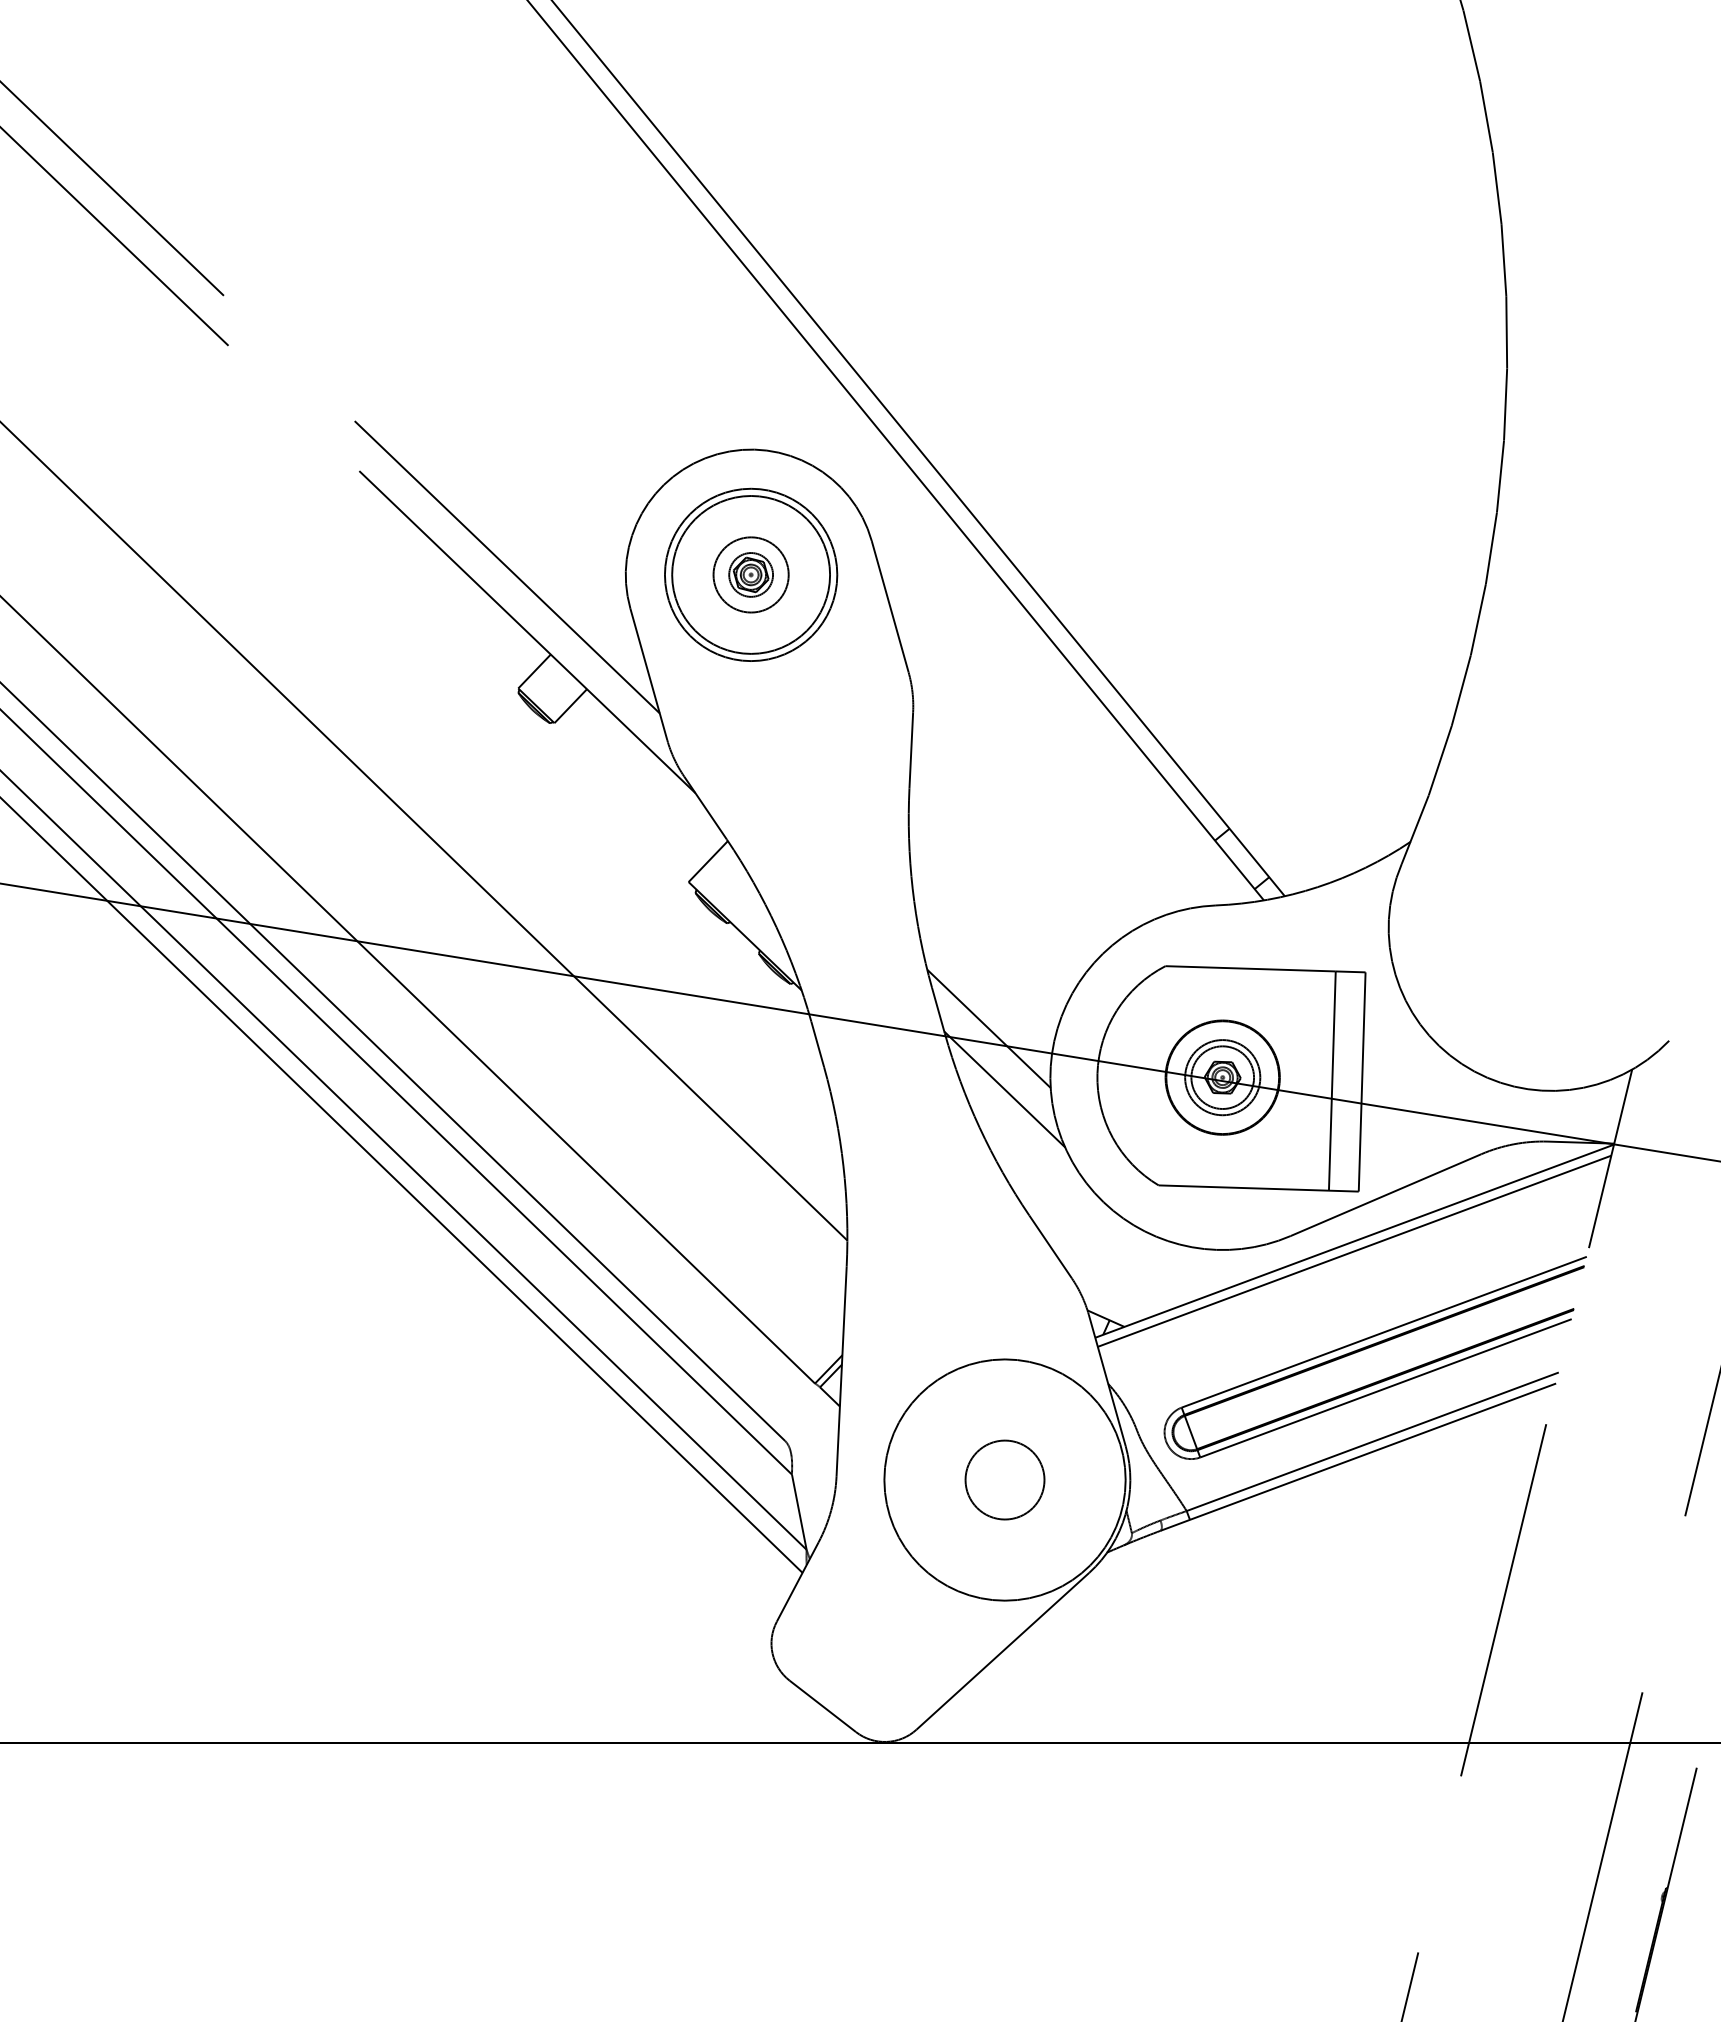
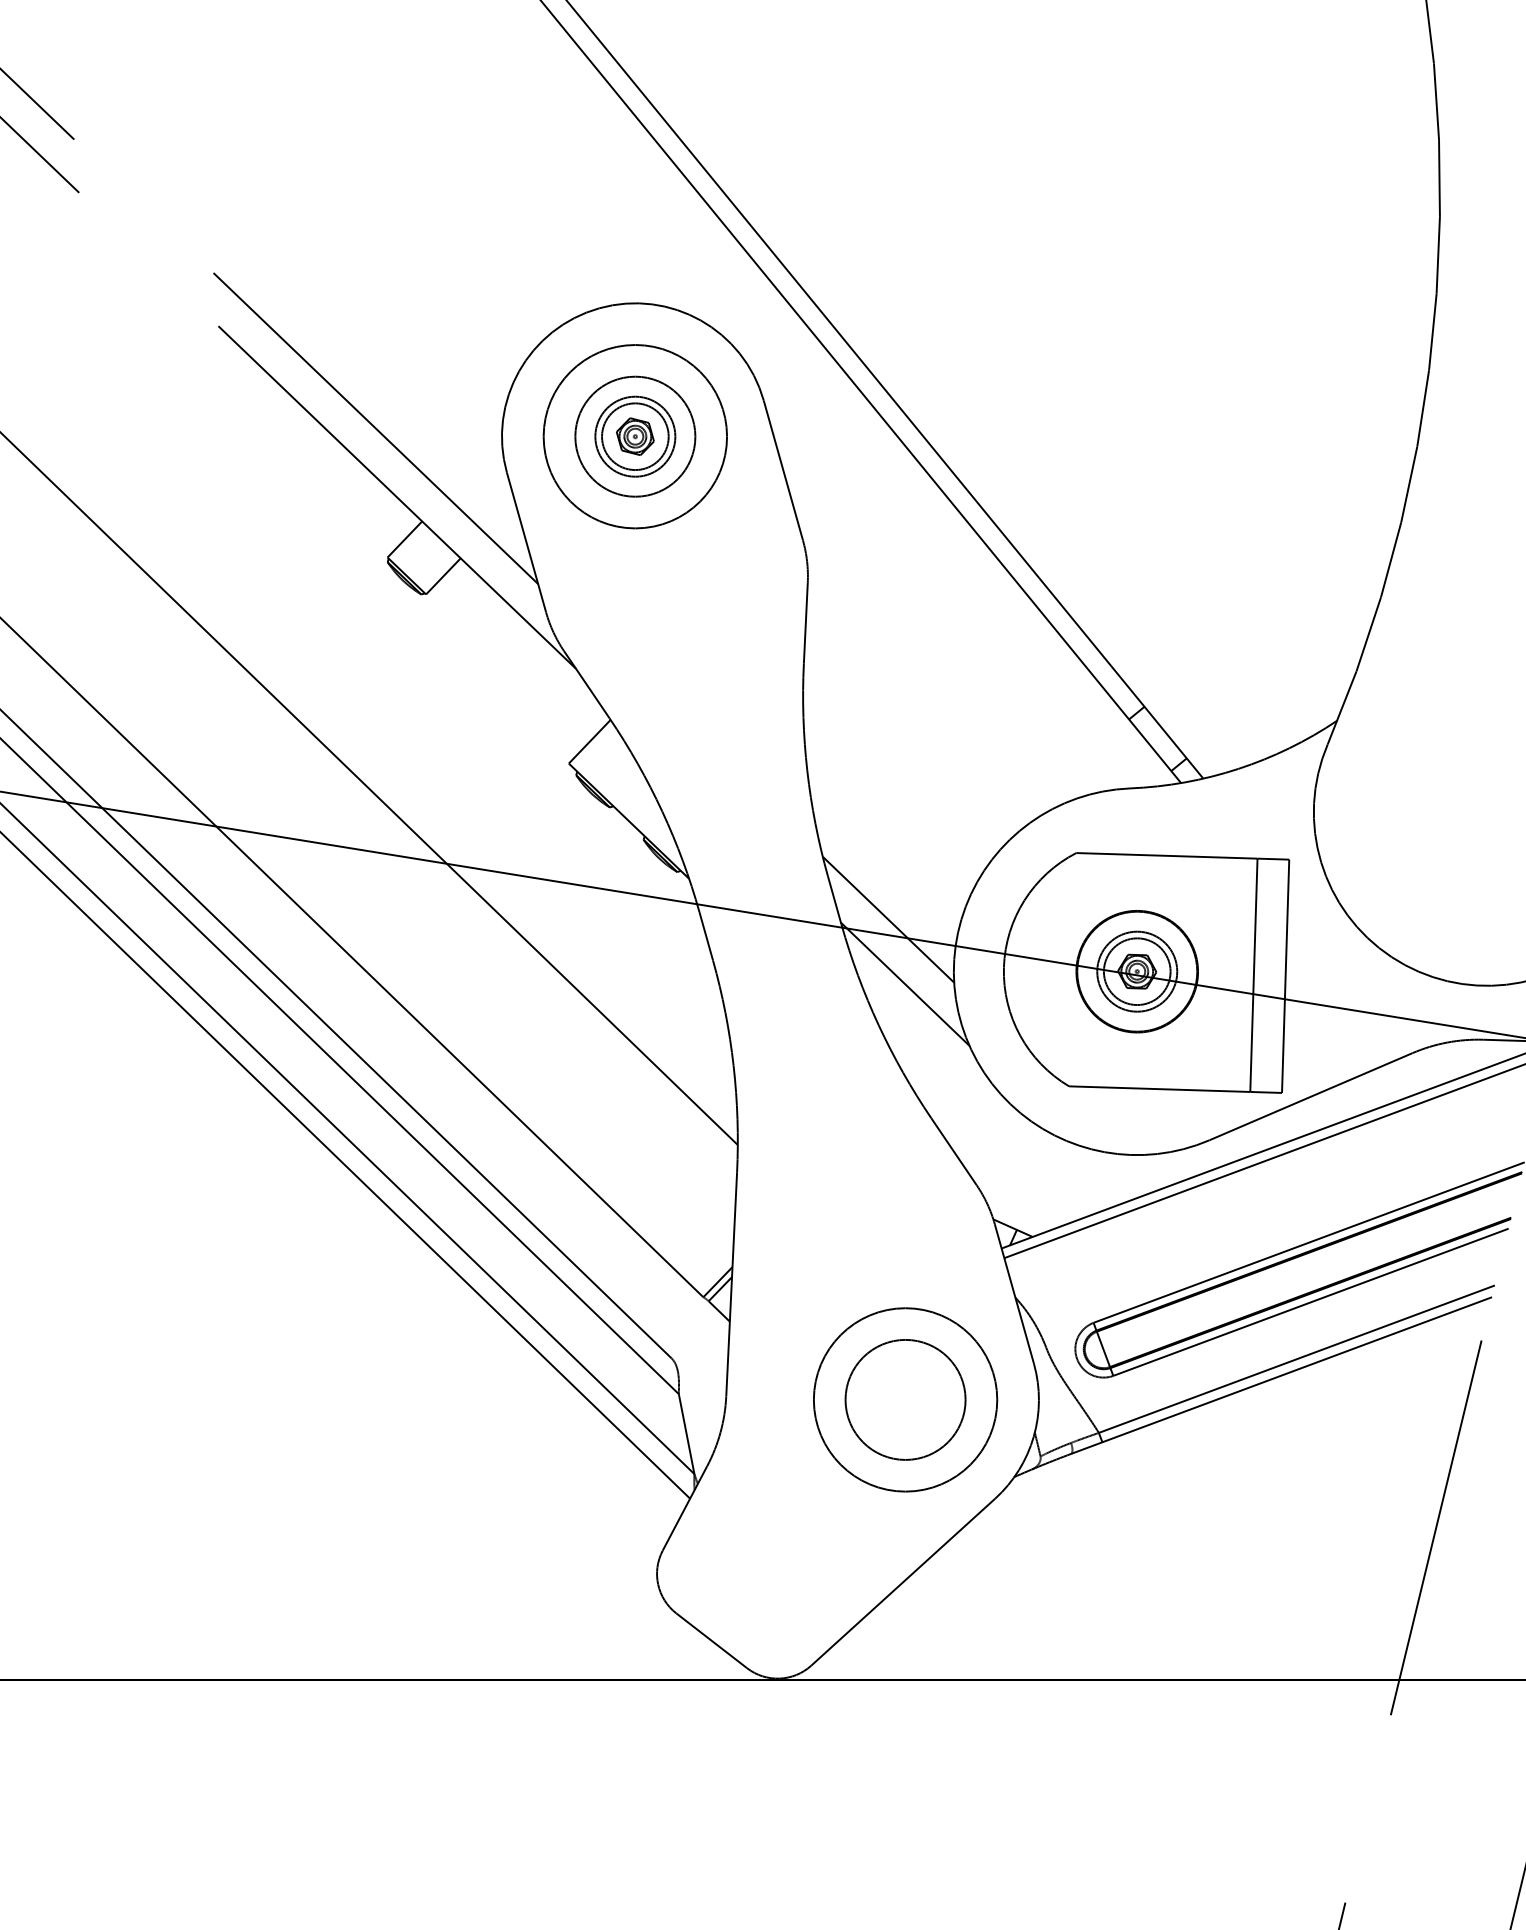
circle: (750, 574) -> (634, 436), size x0.71
circle: (750, 574) -> (634, 436), size x1.43
circle: (1004, 1479) -> (905, 1399), size x0.71
circle: (1004, 1479) -> (905, 1399), size x1.43

